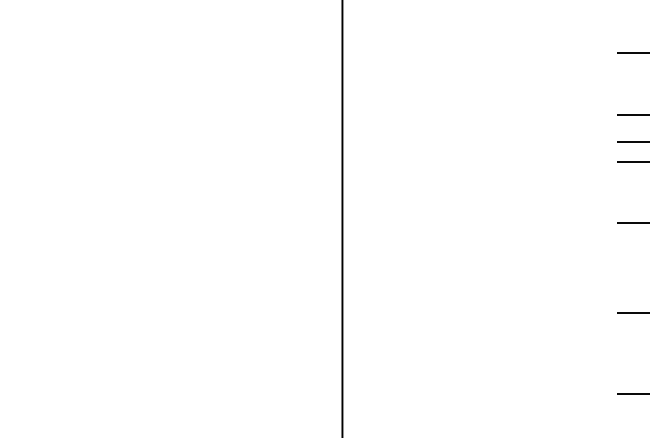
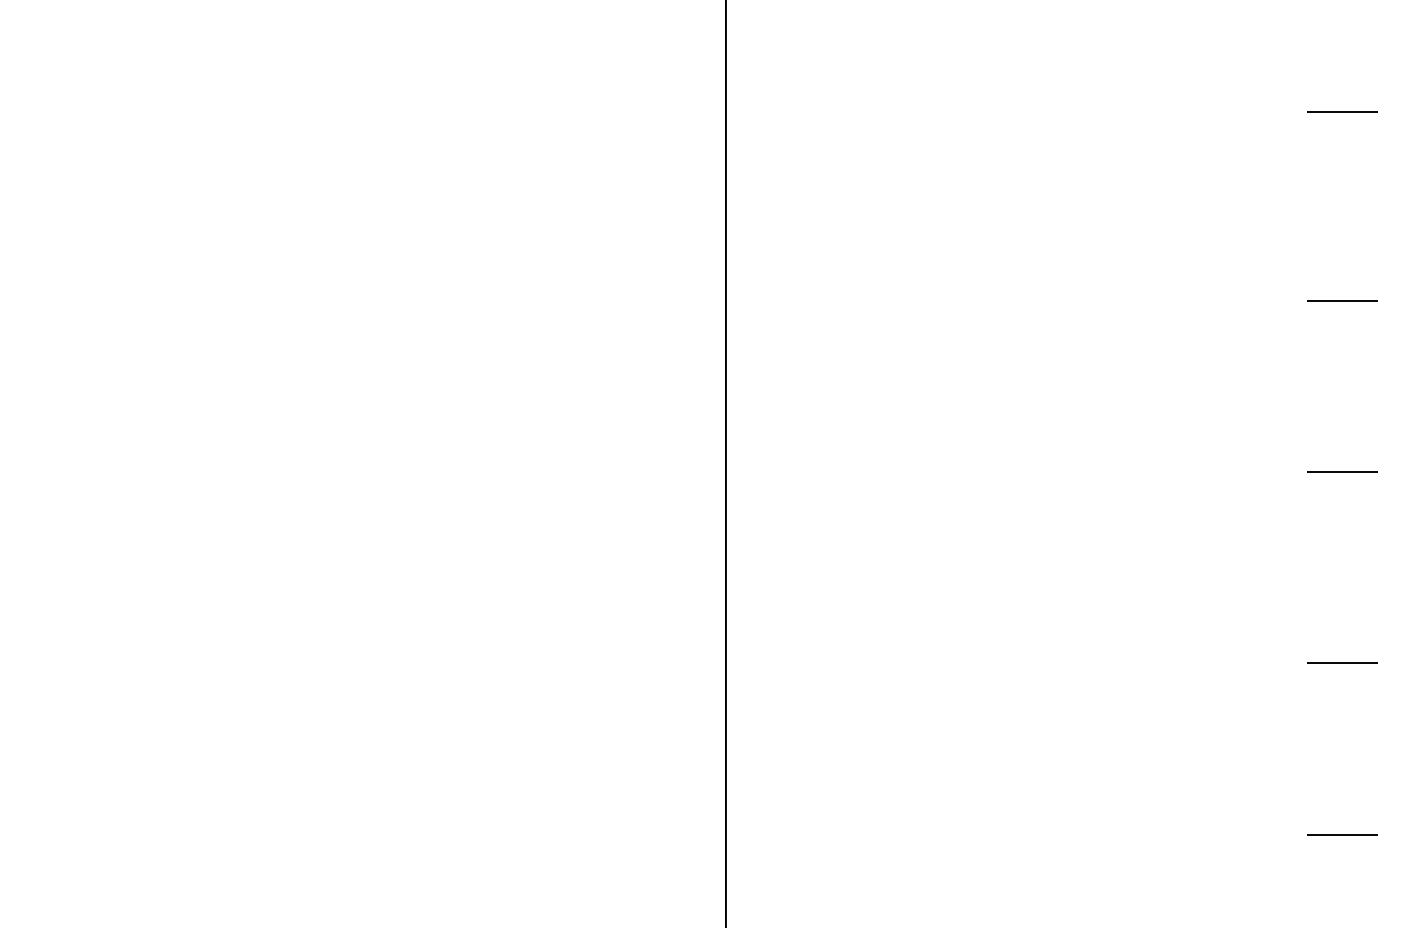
line: (633, 114) -> (1342, 242), removed
line: (633, 161) -> (1342, 342), removed

